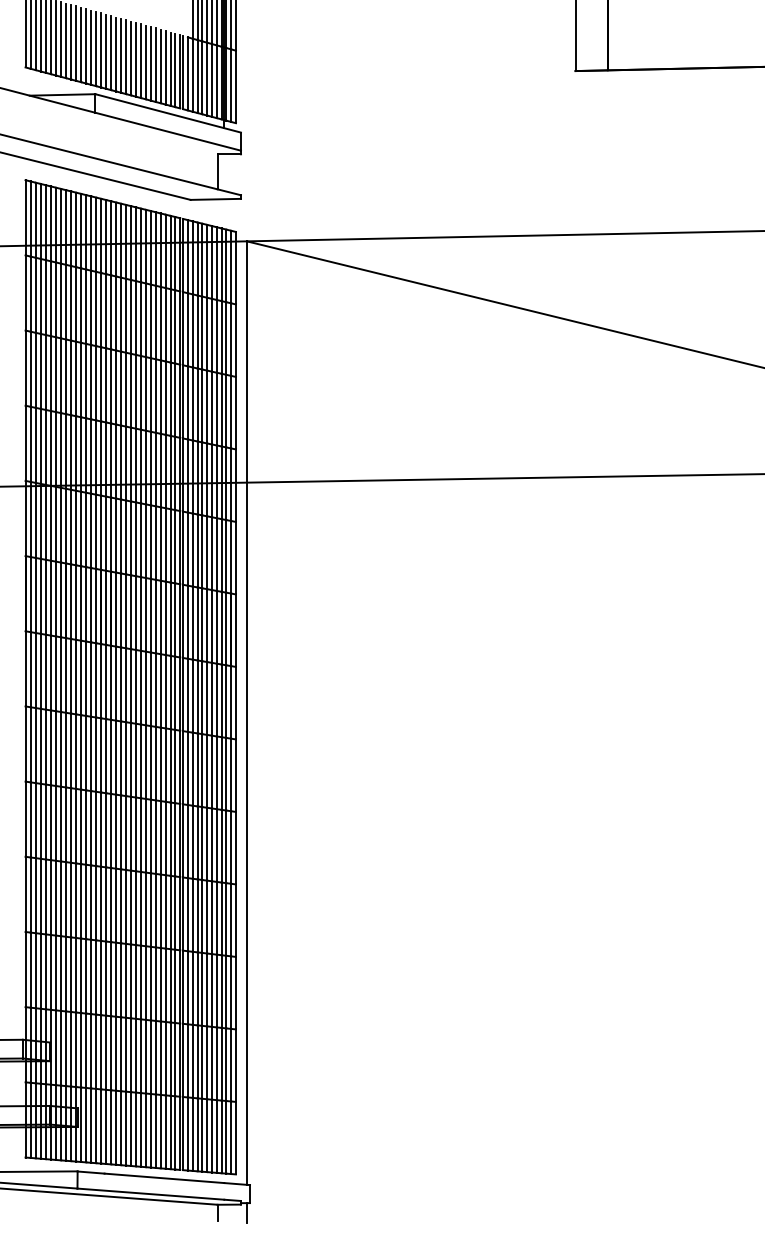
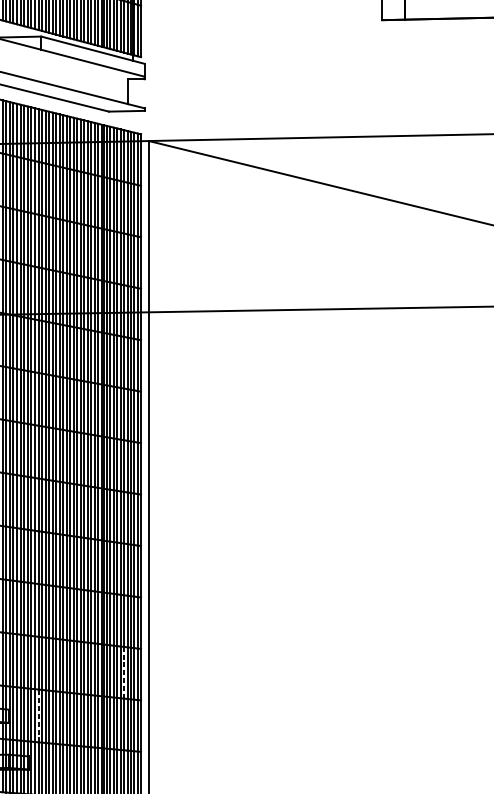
line: (212, 989) -> (124, 672), solid -> dashed
line: (91, 1050) -> (38, 715), solid -> dashed

